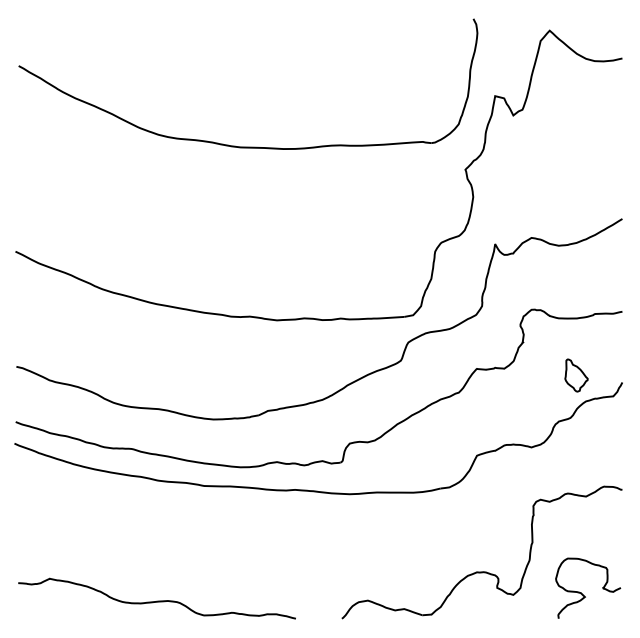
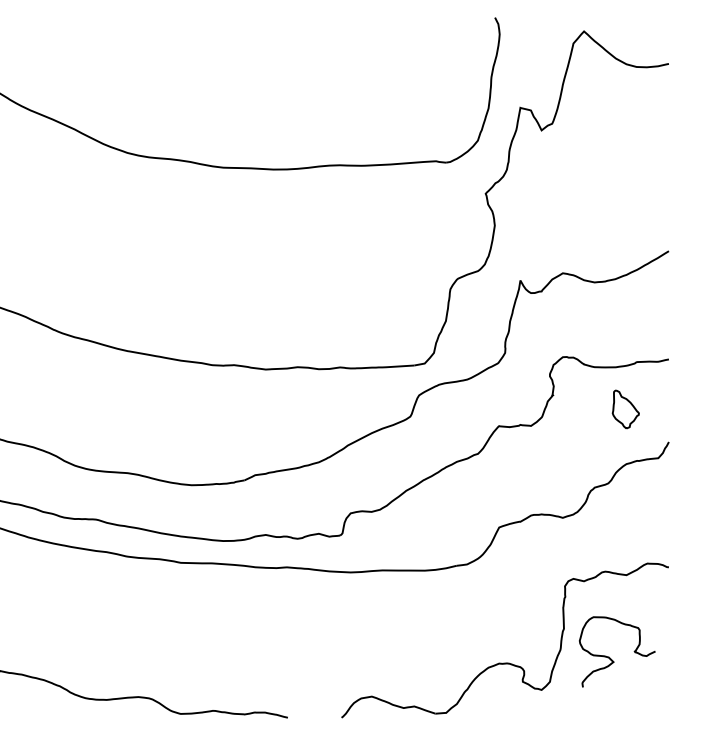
part: (576, 375) -> (625, 409), moved
curve: (582, 593) -> (610, 657), moved

